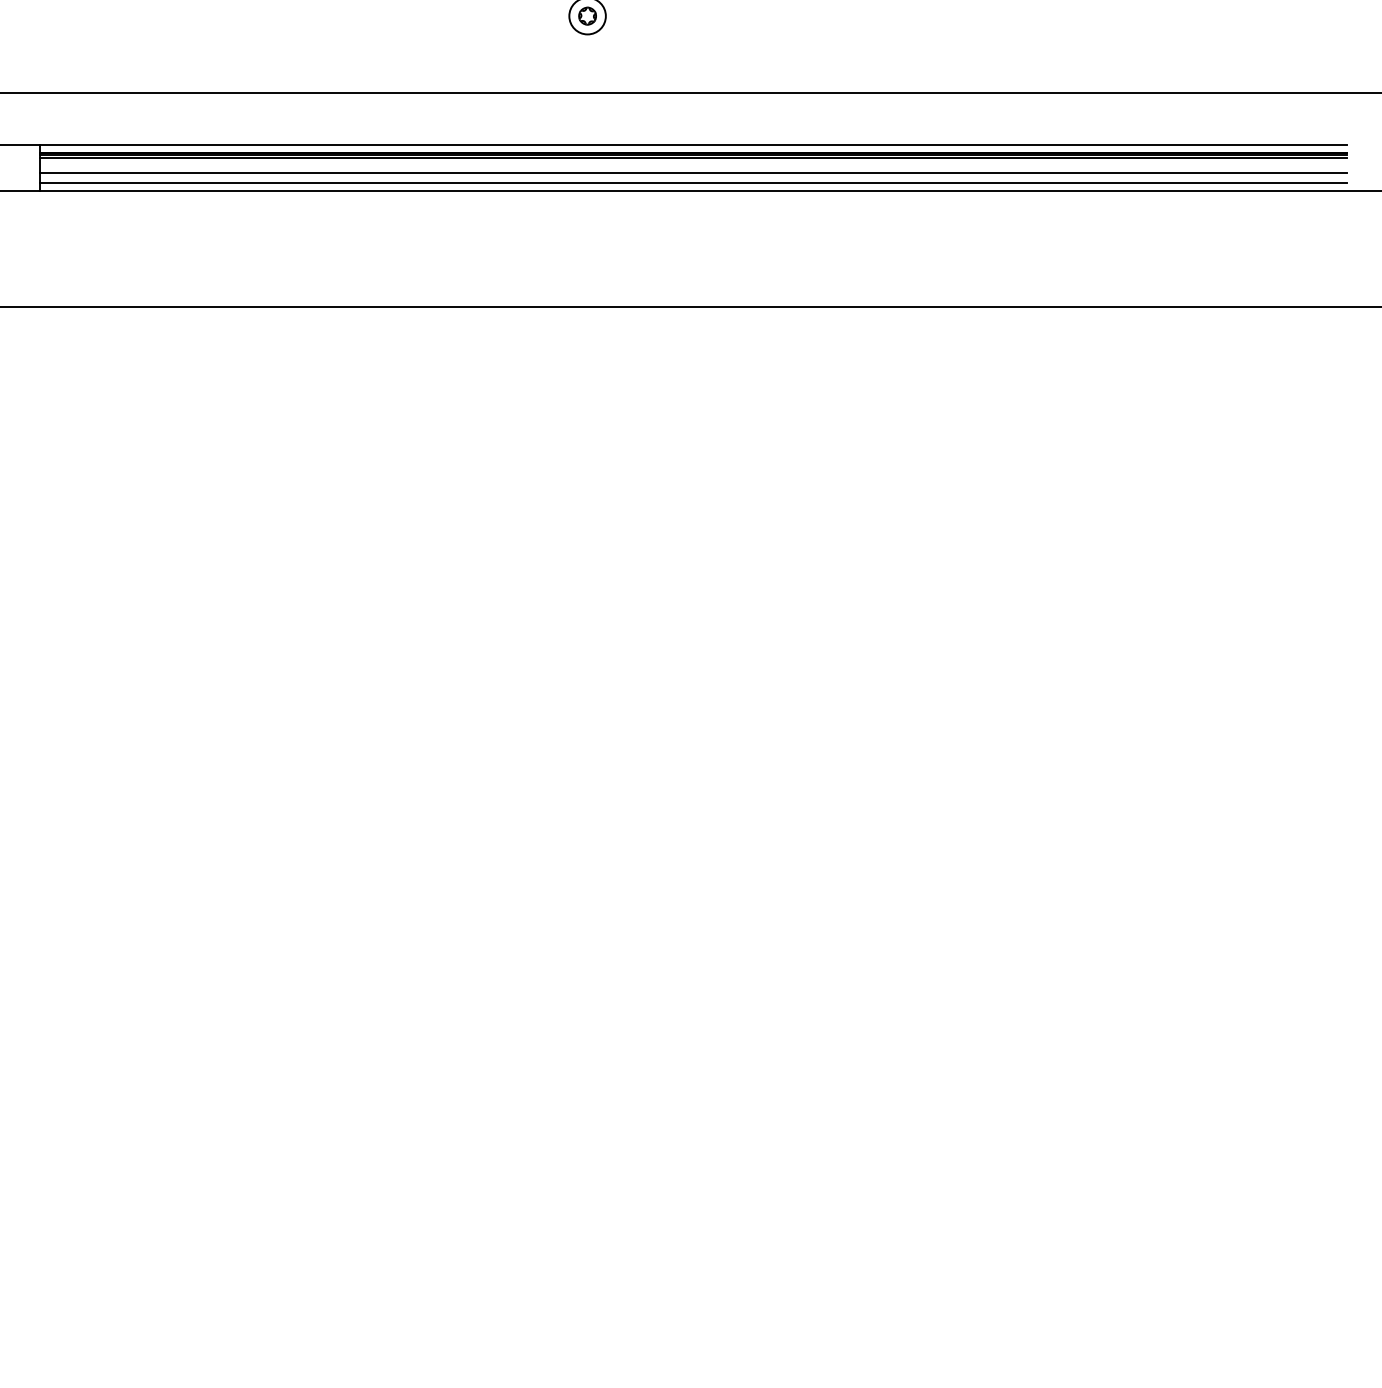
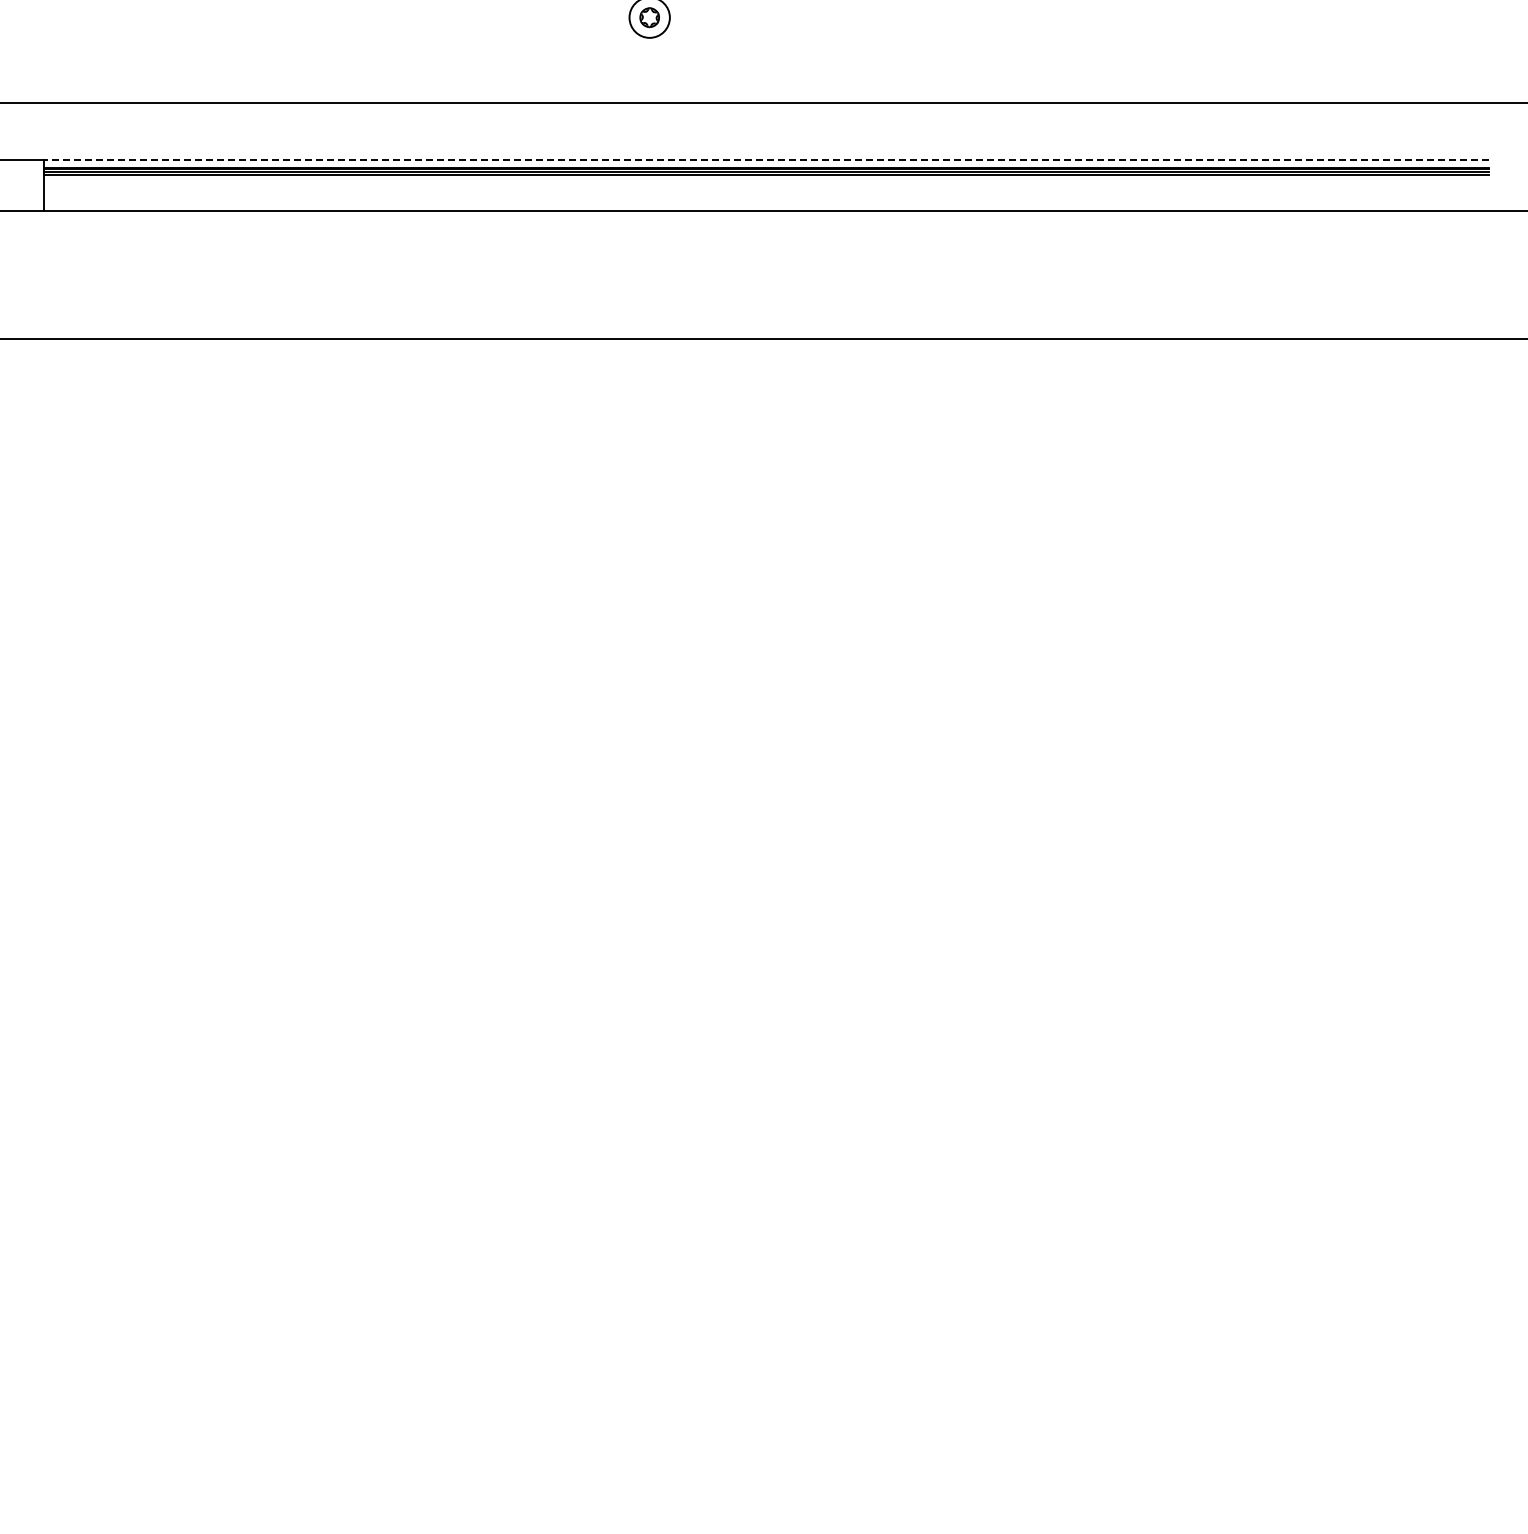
line: (693, 145) -> (766, 160), solid -> dashed
line: (693, 173) -> (766, 191), removed
line: (693, 183) -> (766, 202), removed

